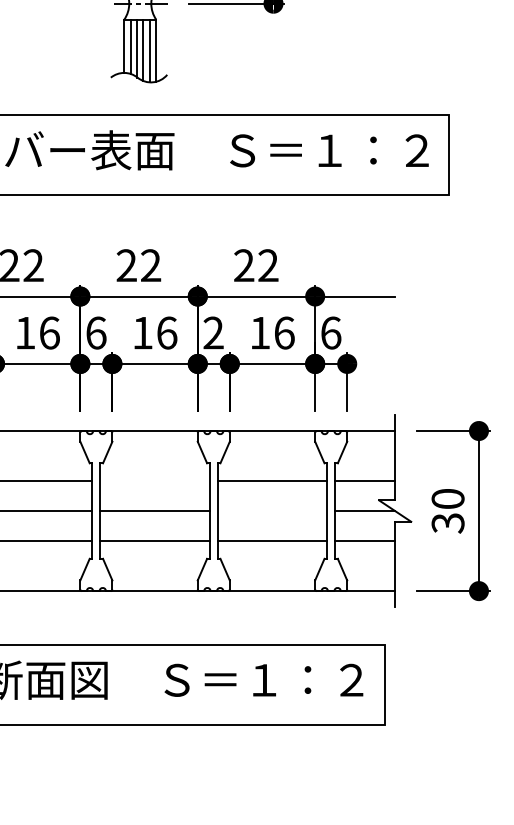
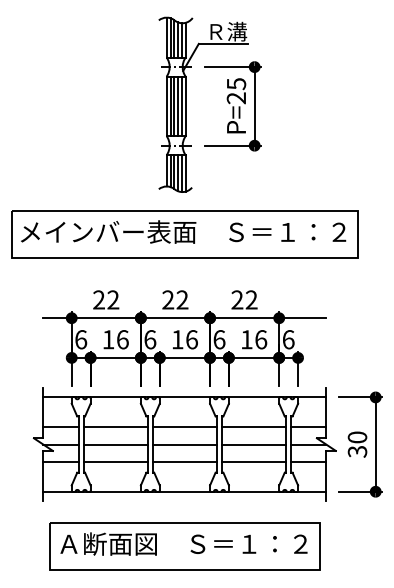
text: (213, 332) -> (219, 339), 2 -> 6
line: (154, 480) -> (184, 426), added
line: (271, 510) -> (253, 444), added

